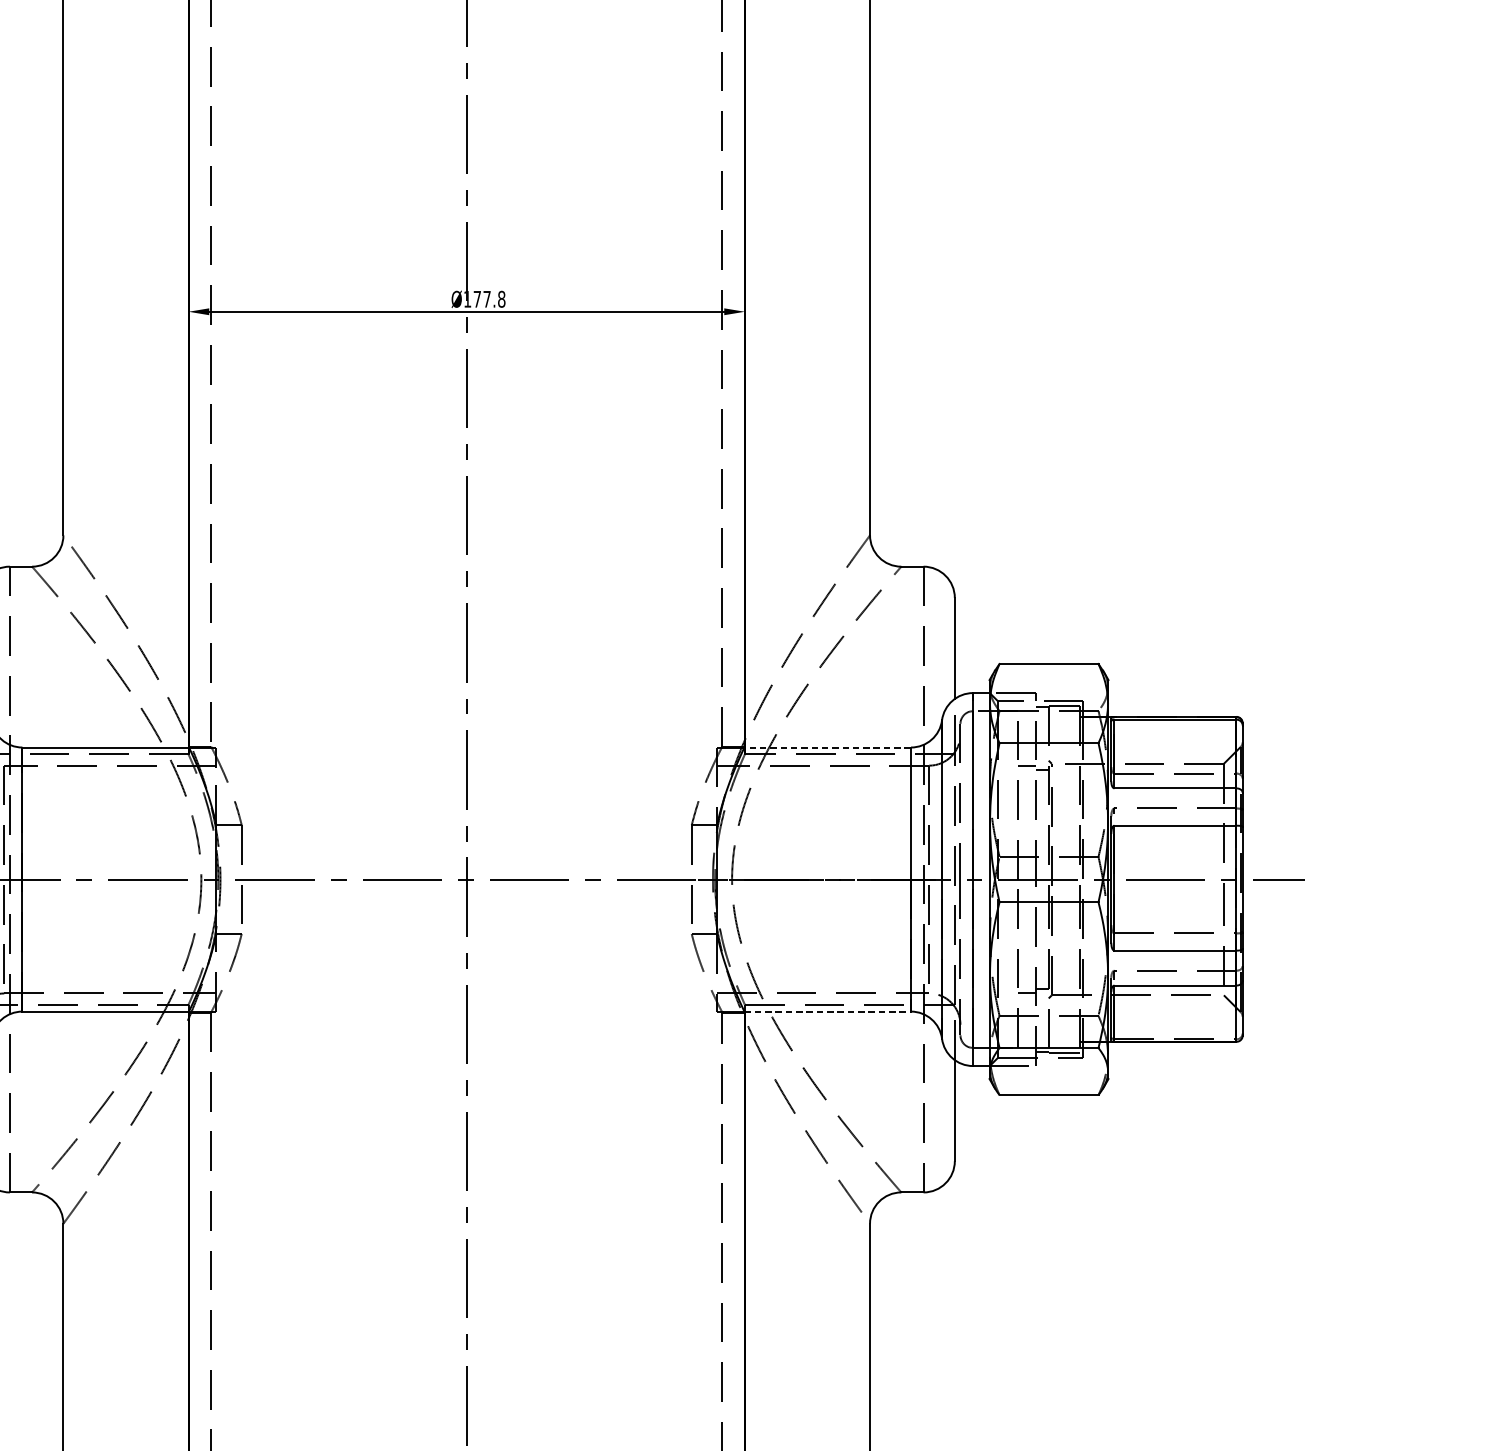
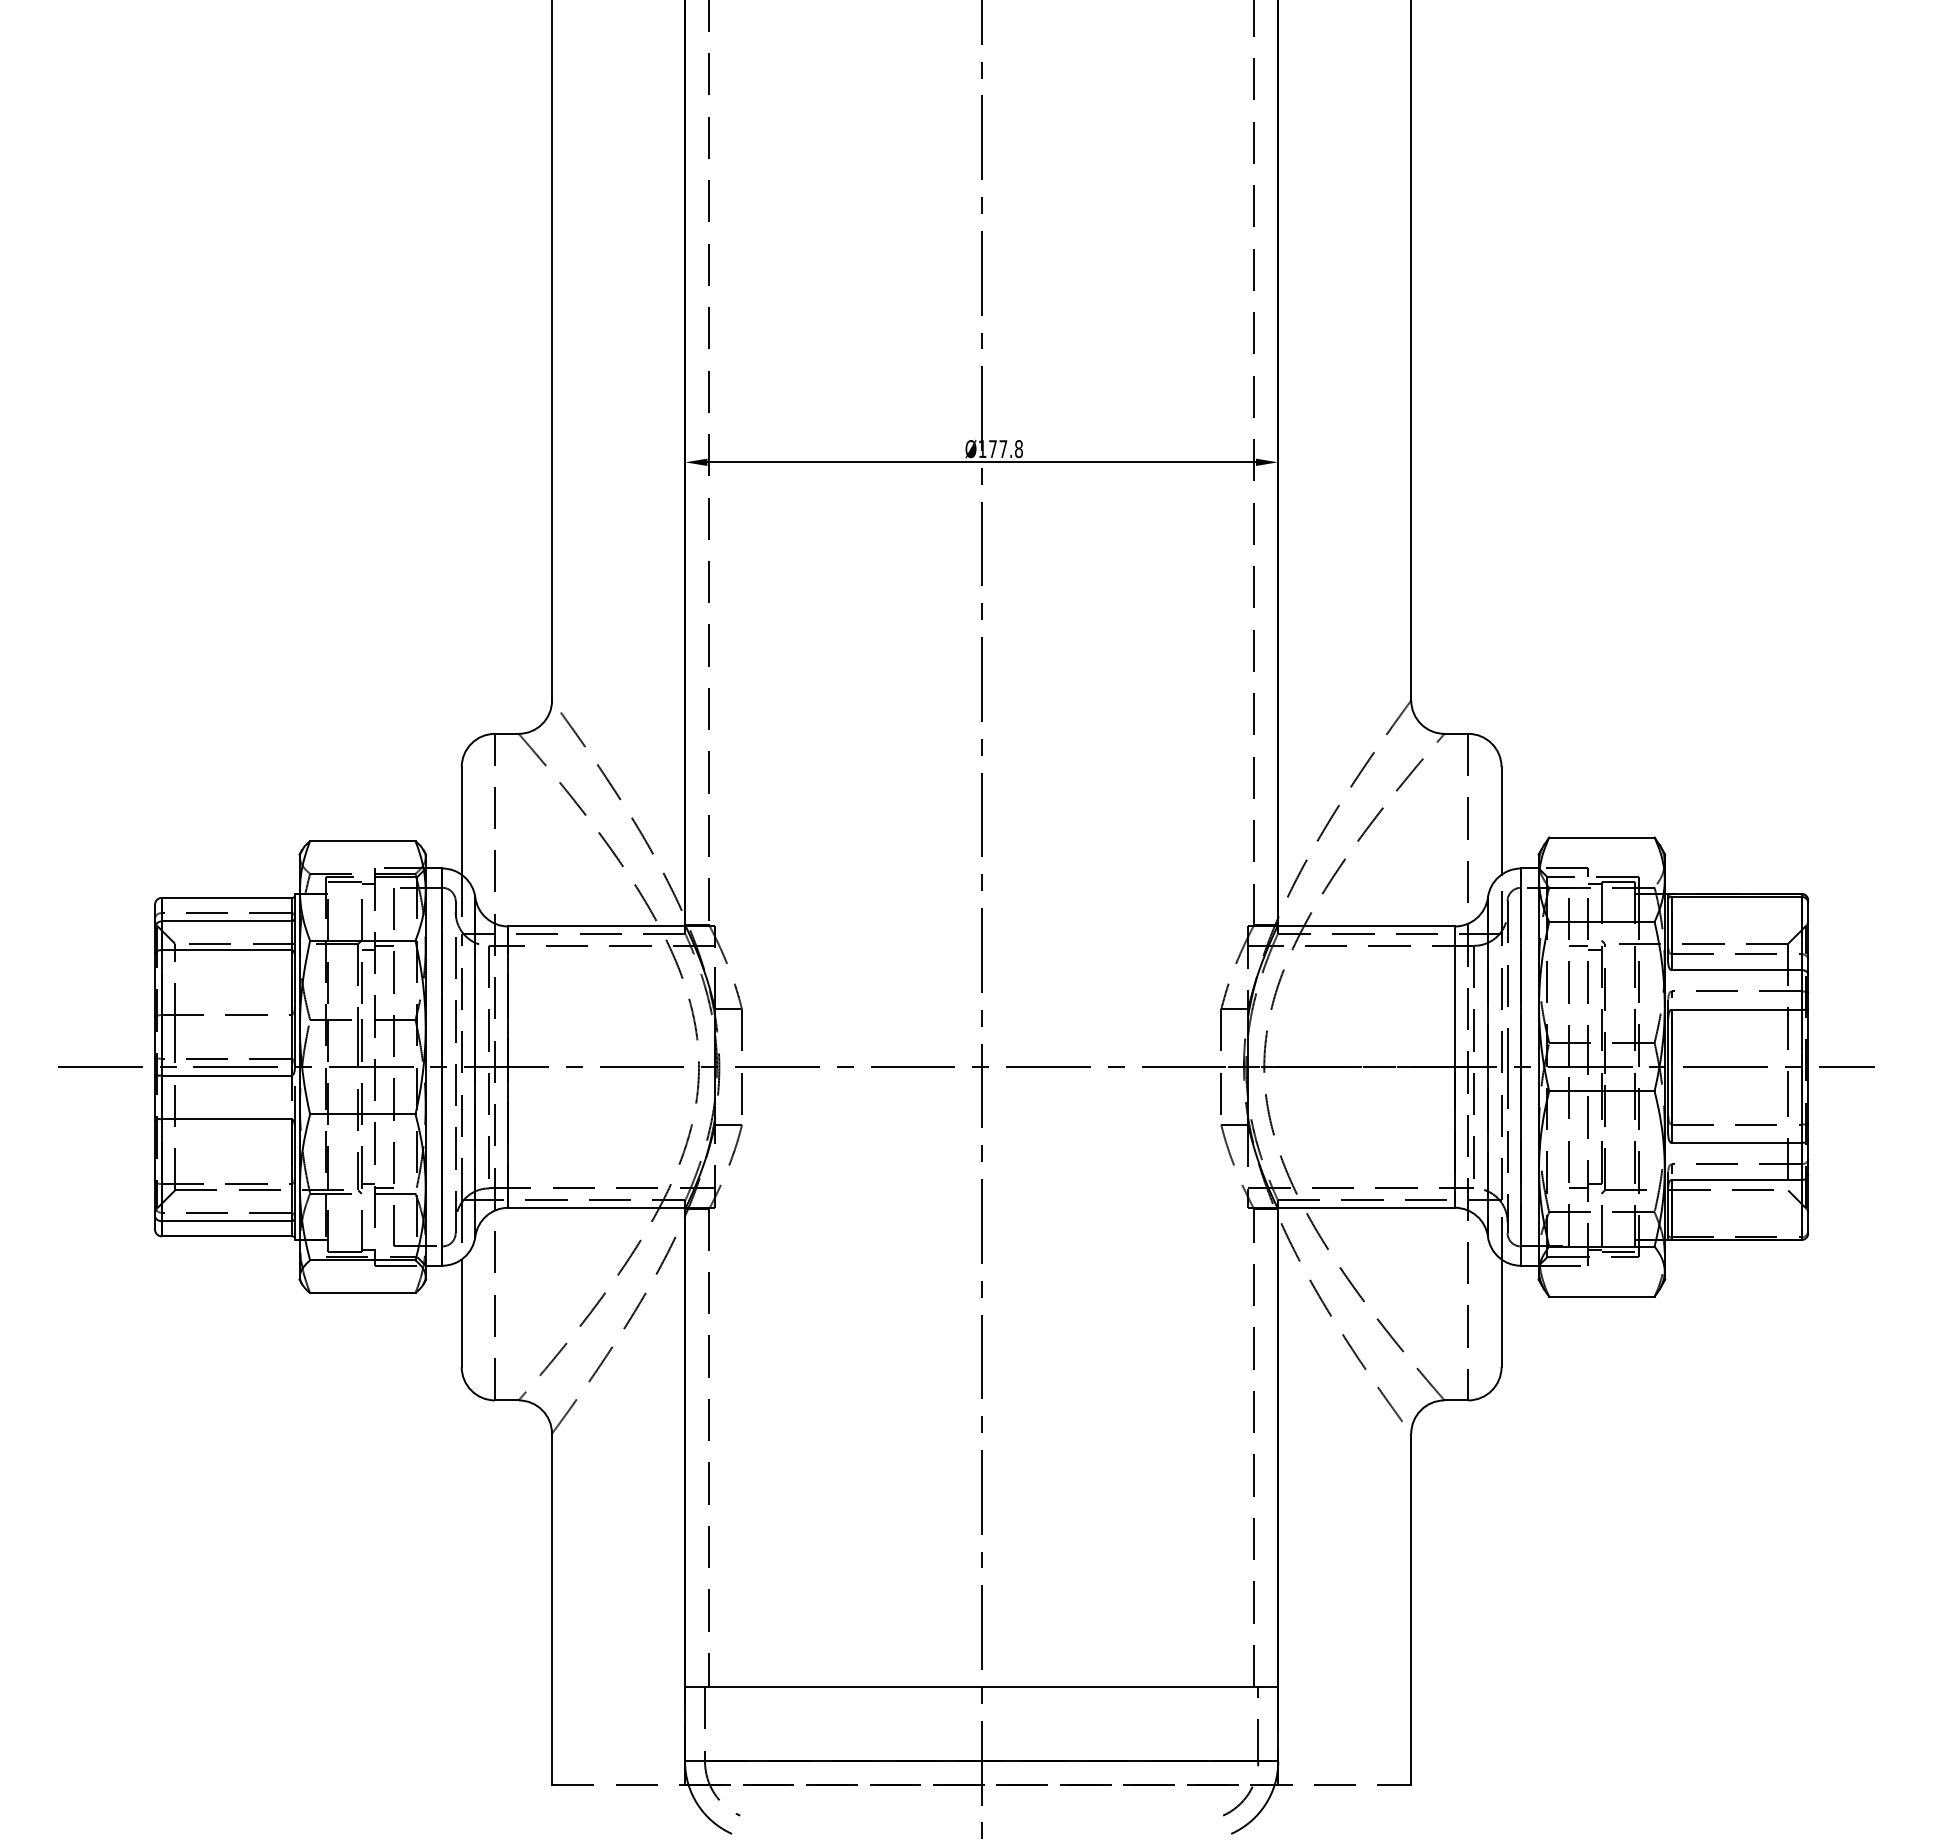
line: (828, 747) -> (1366, 926), dashed -> solid
line: (828, 1011) -> (1366, 1207), dashed -> solid

